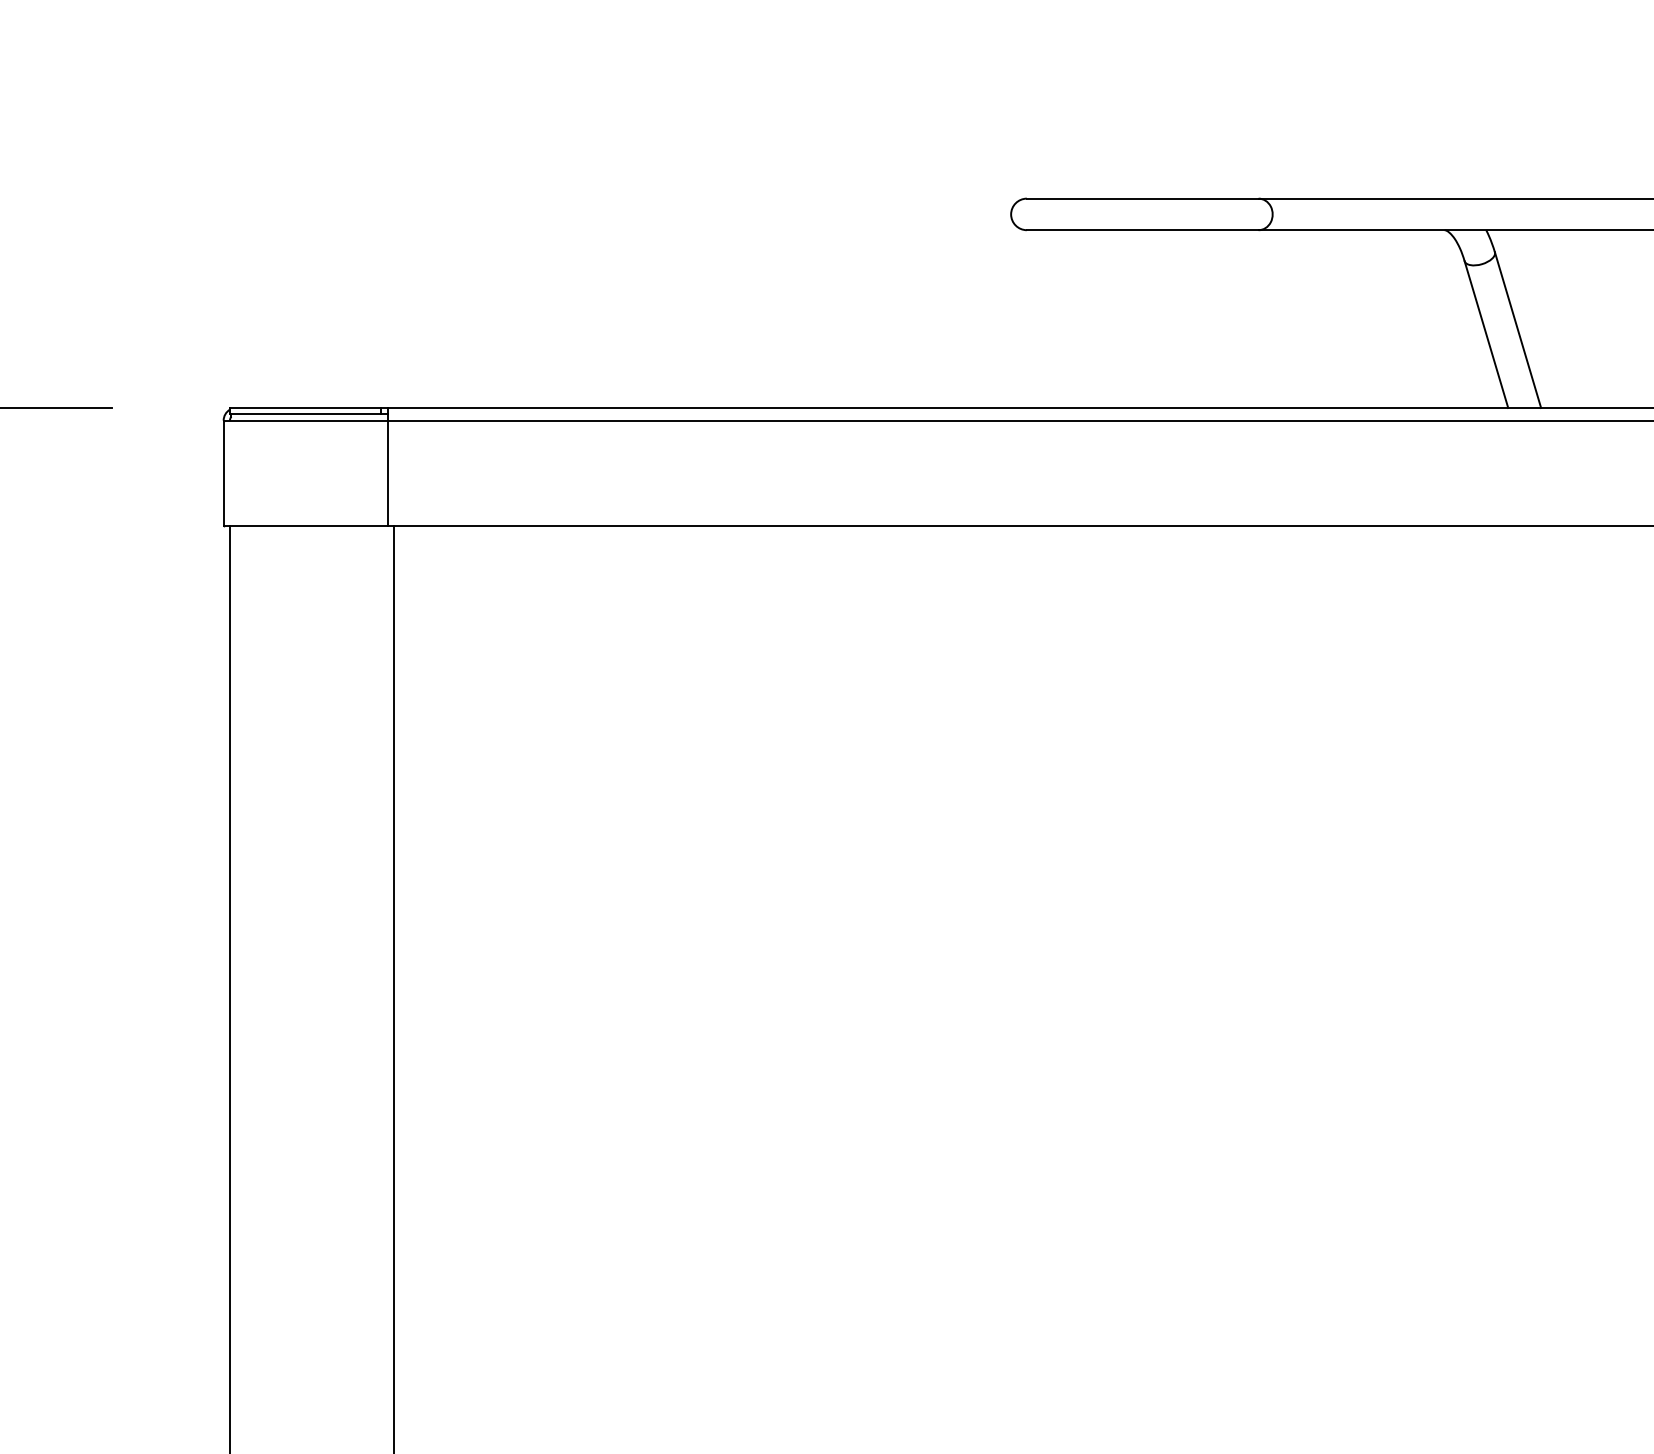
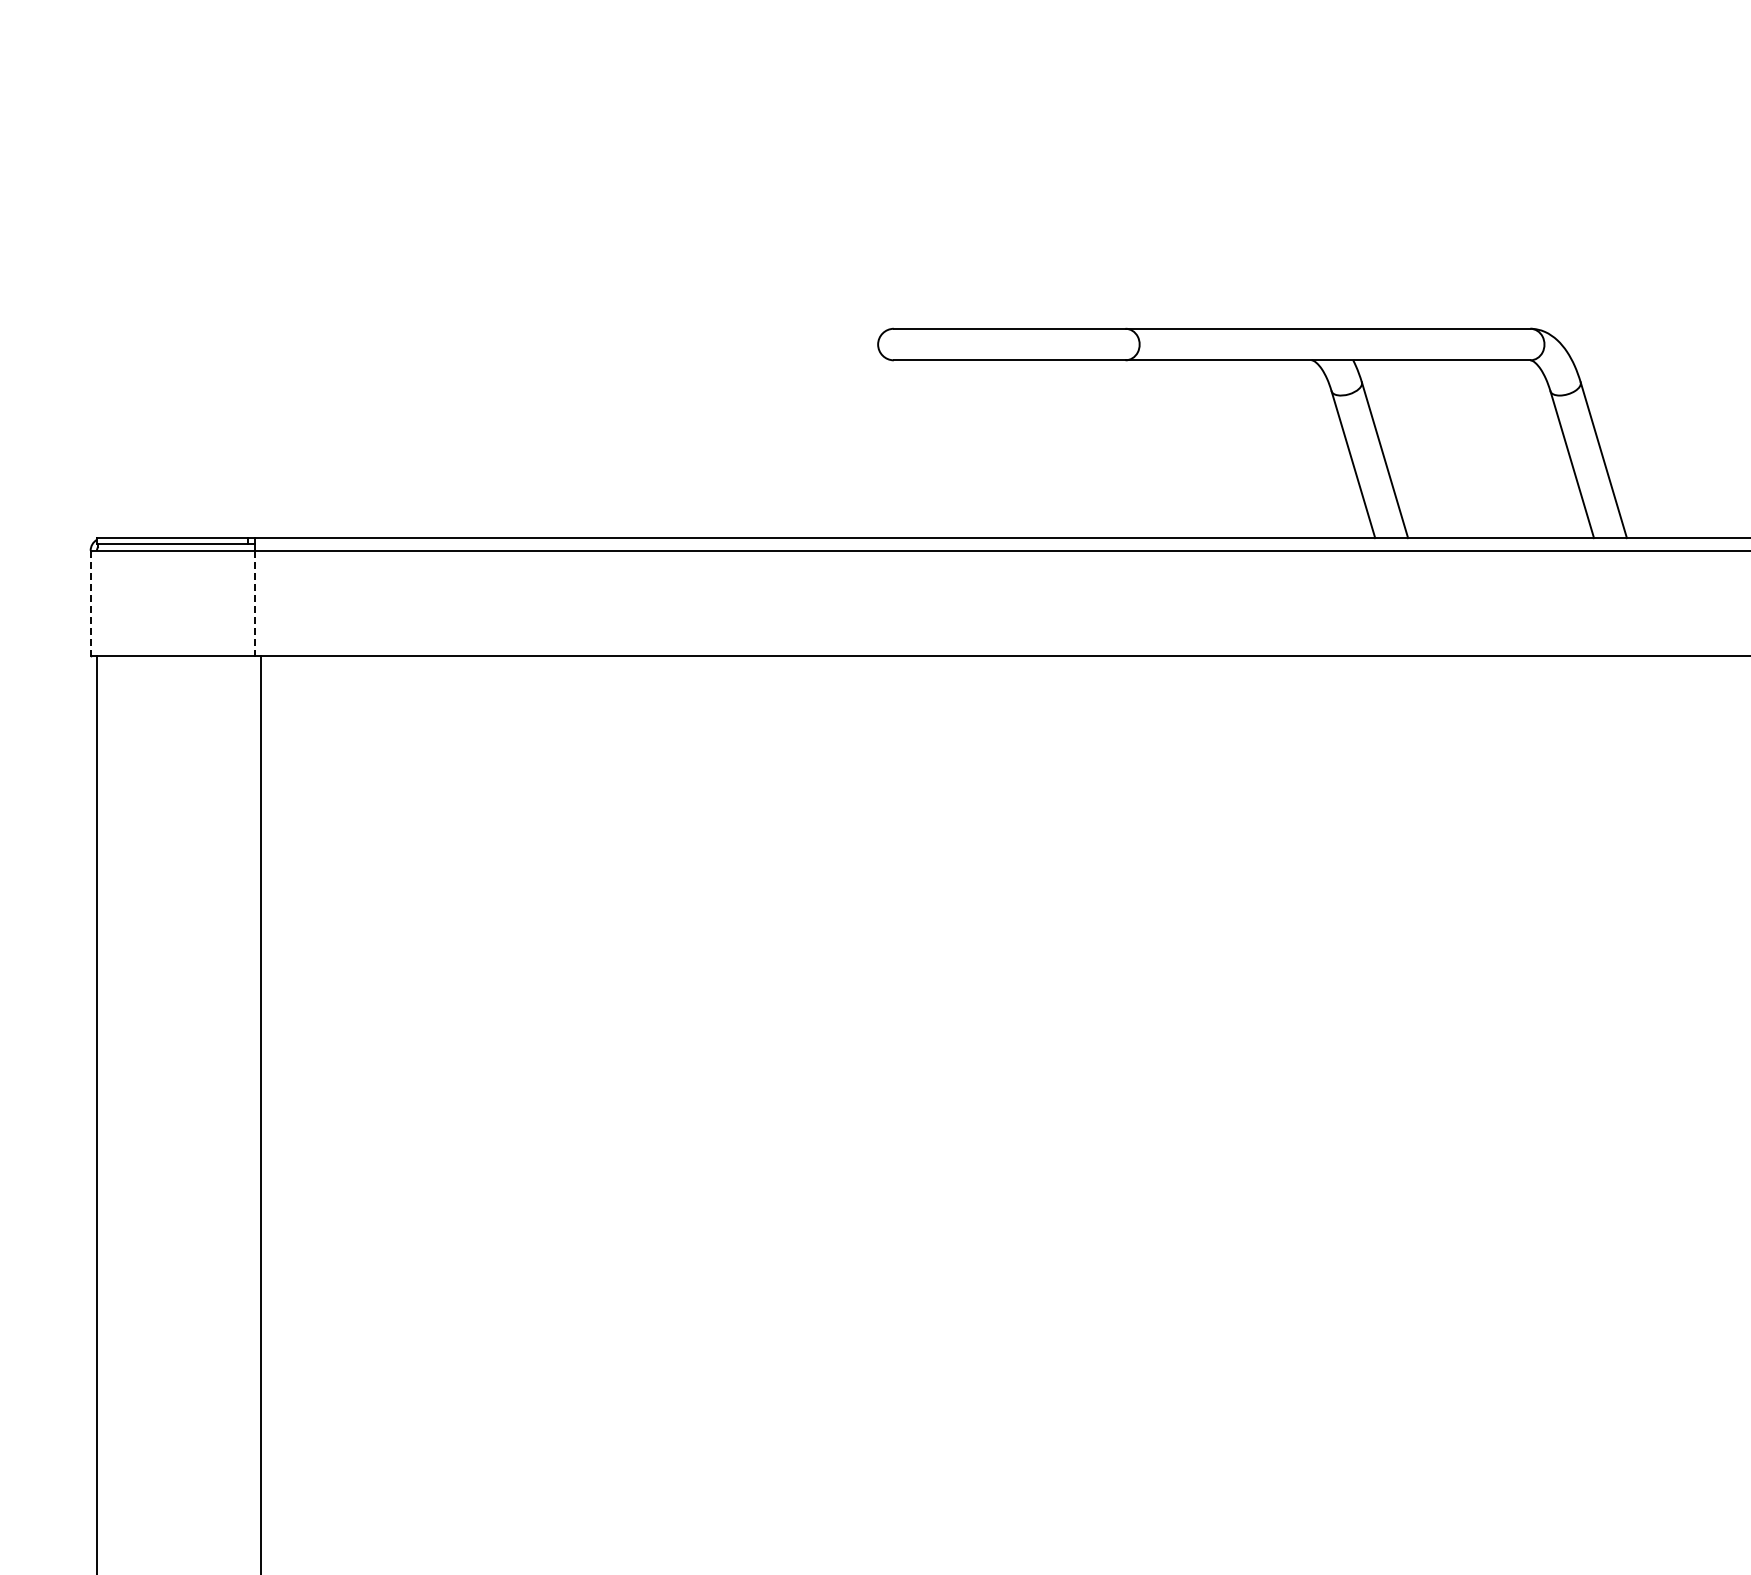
line: (223, 473) -> (90, 603), solid -> dashed
line: (387, 473) -> (254, 603), solid -> dashed

